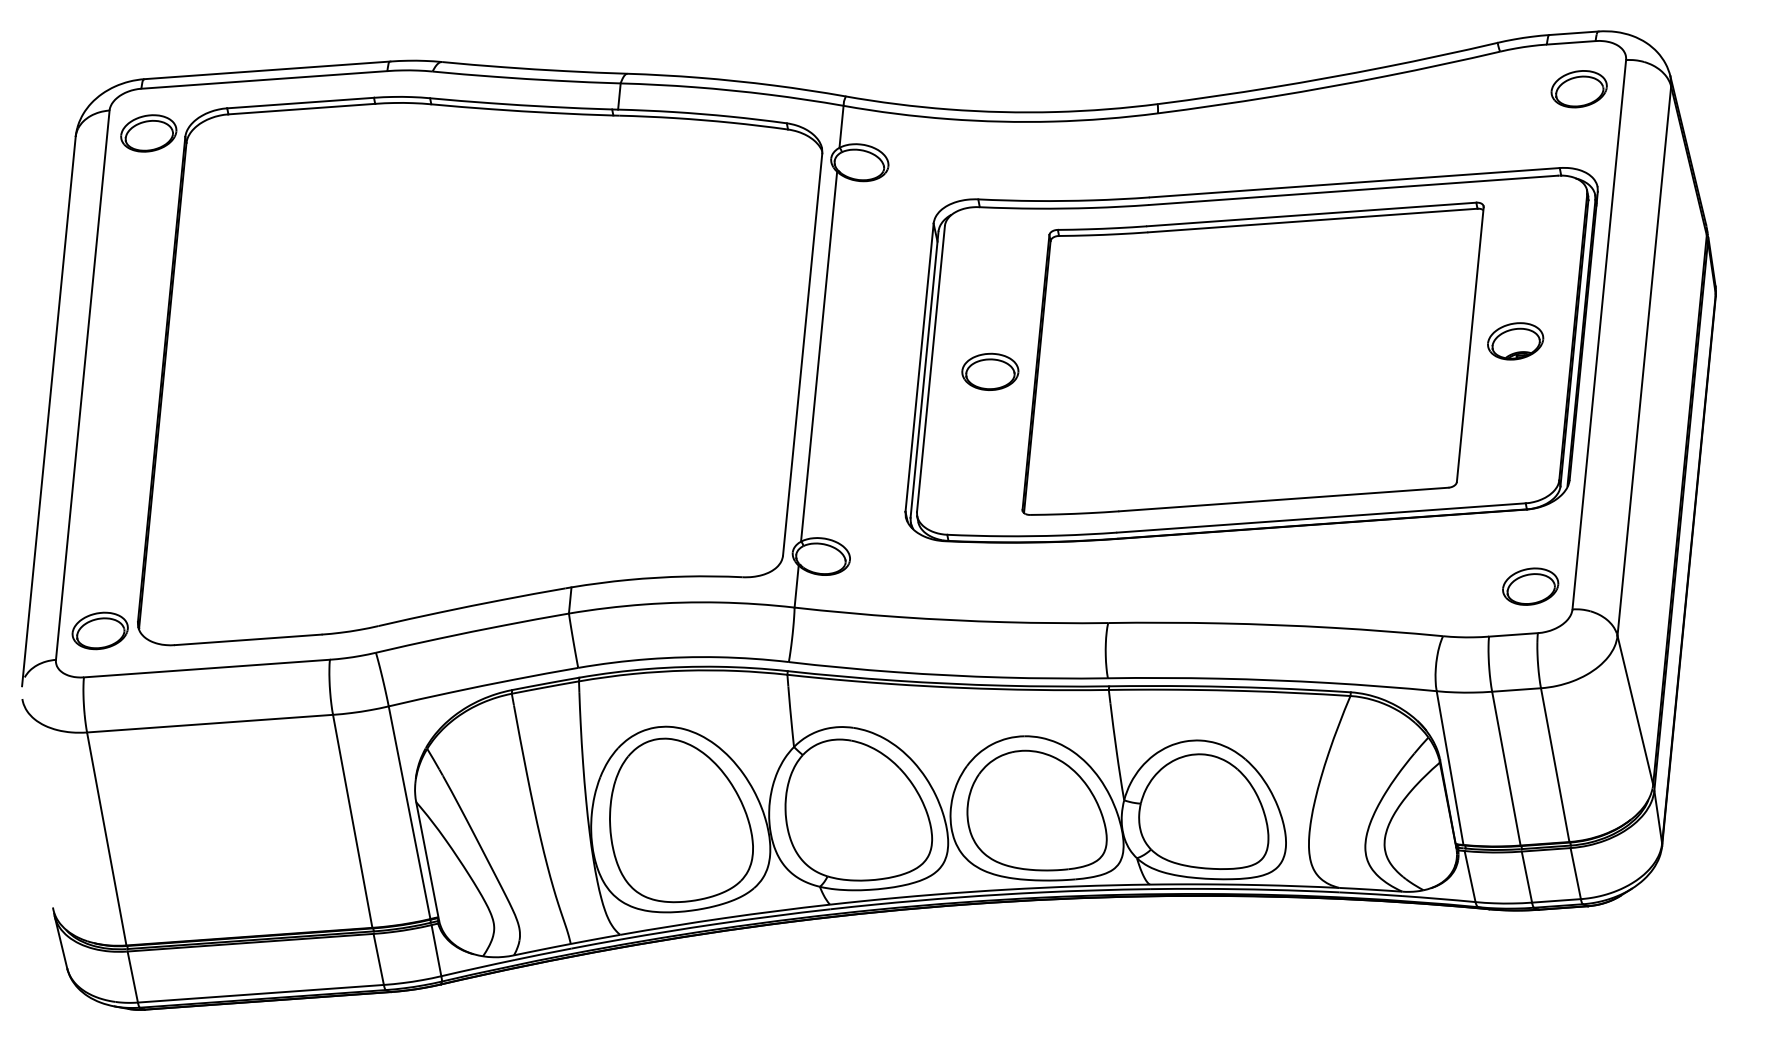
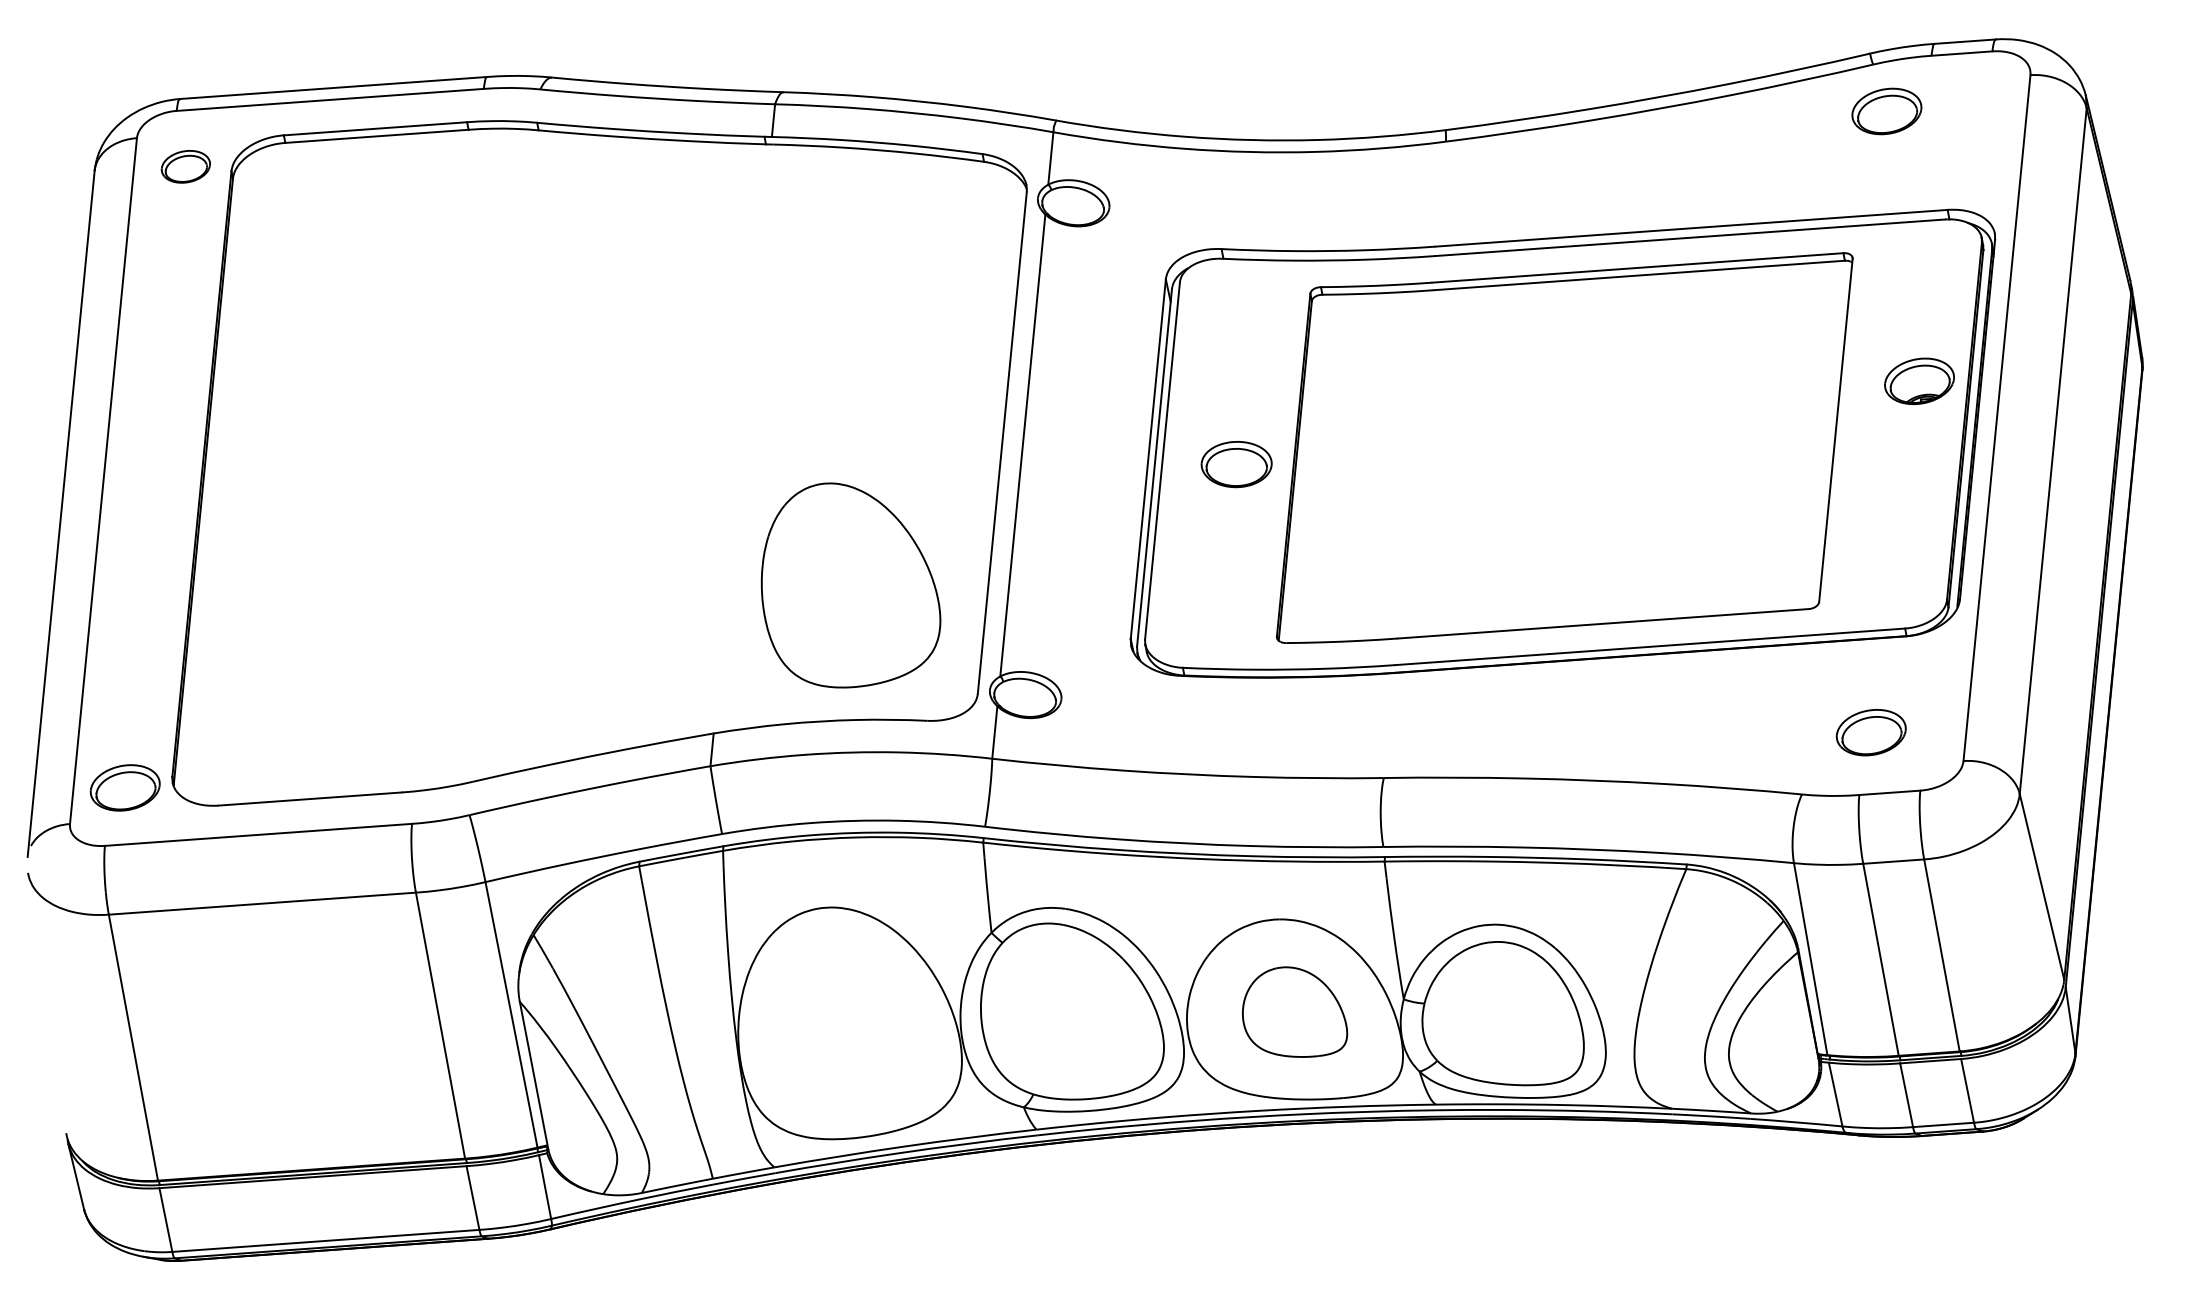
part: (1578, 89) -> (1886, 111), moved
part: (148, 133) -> (185, 166), size x0.7
part: (1515, 340) -> (1919, 380), moved
part: (1530, 586) -> (1870, 732), moved
part: (1036, 810) -> (1294, 1011), size x0.6
part: (681, 820) -> (850, 585), moved

